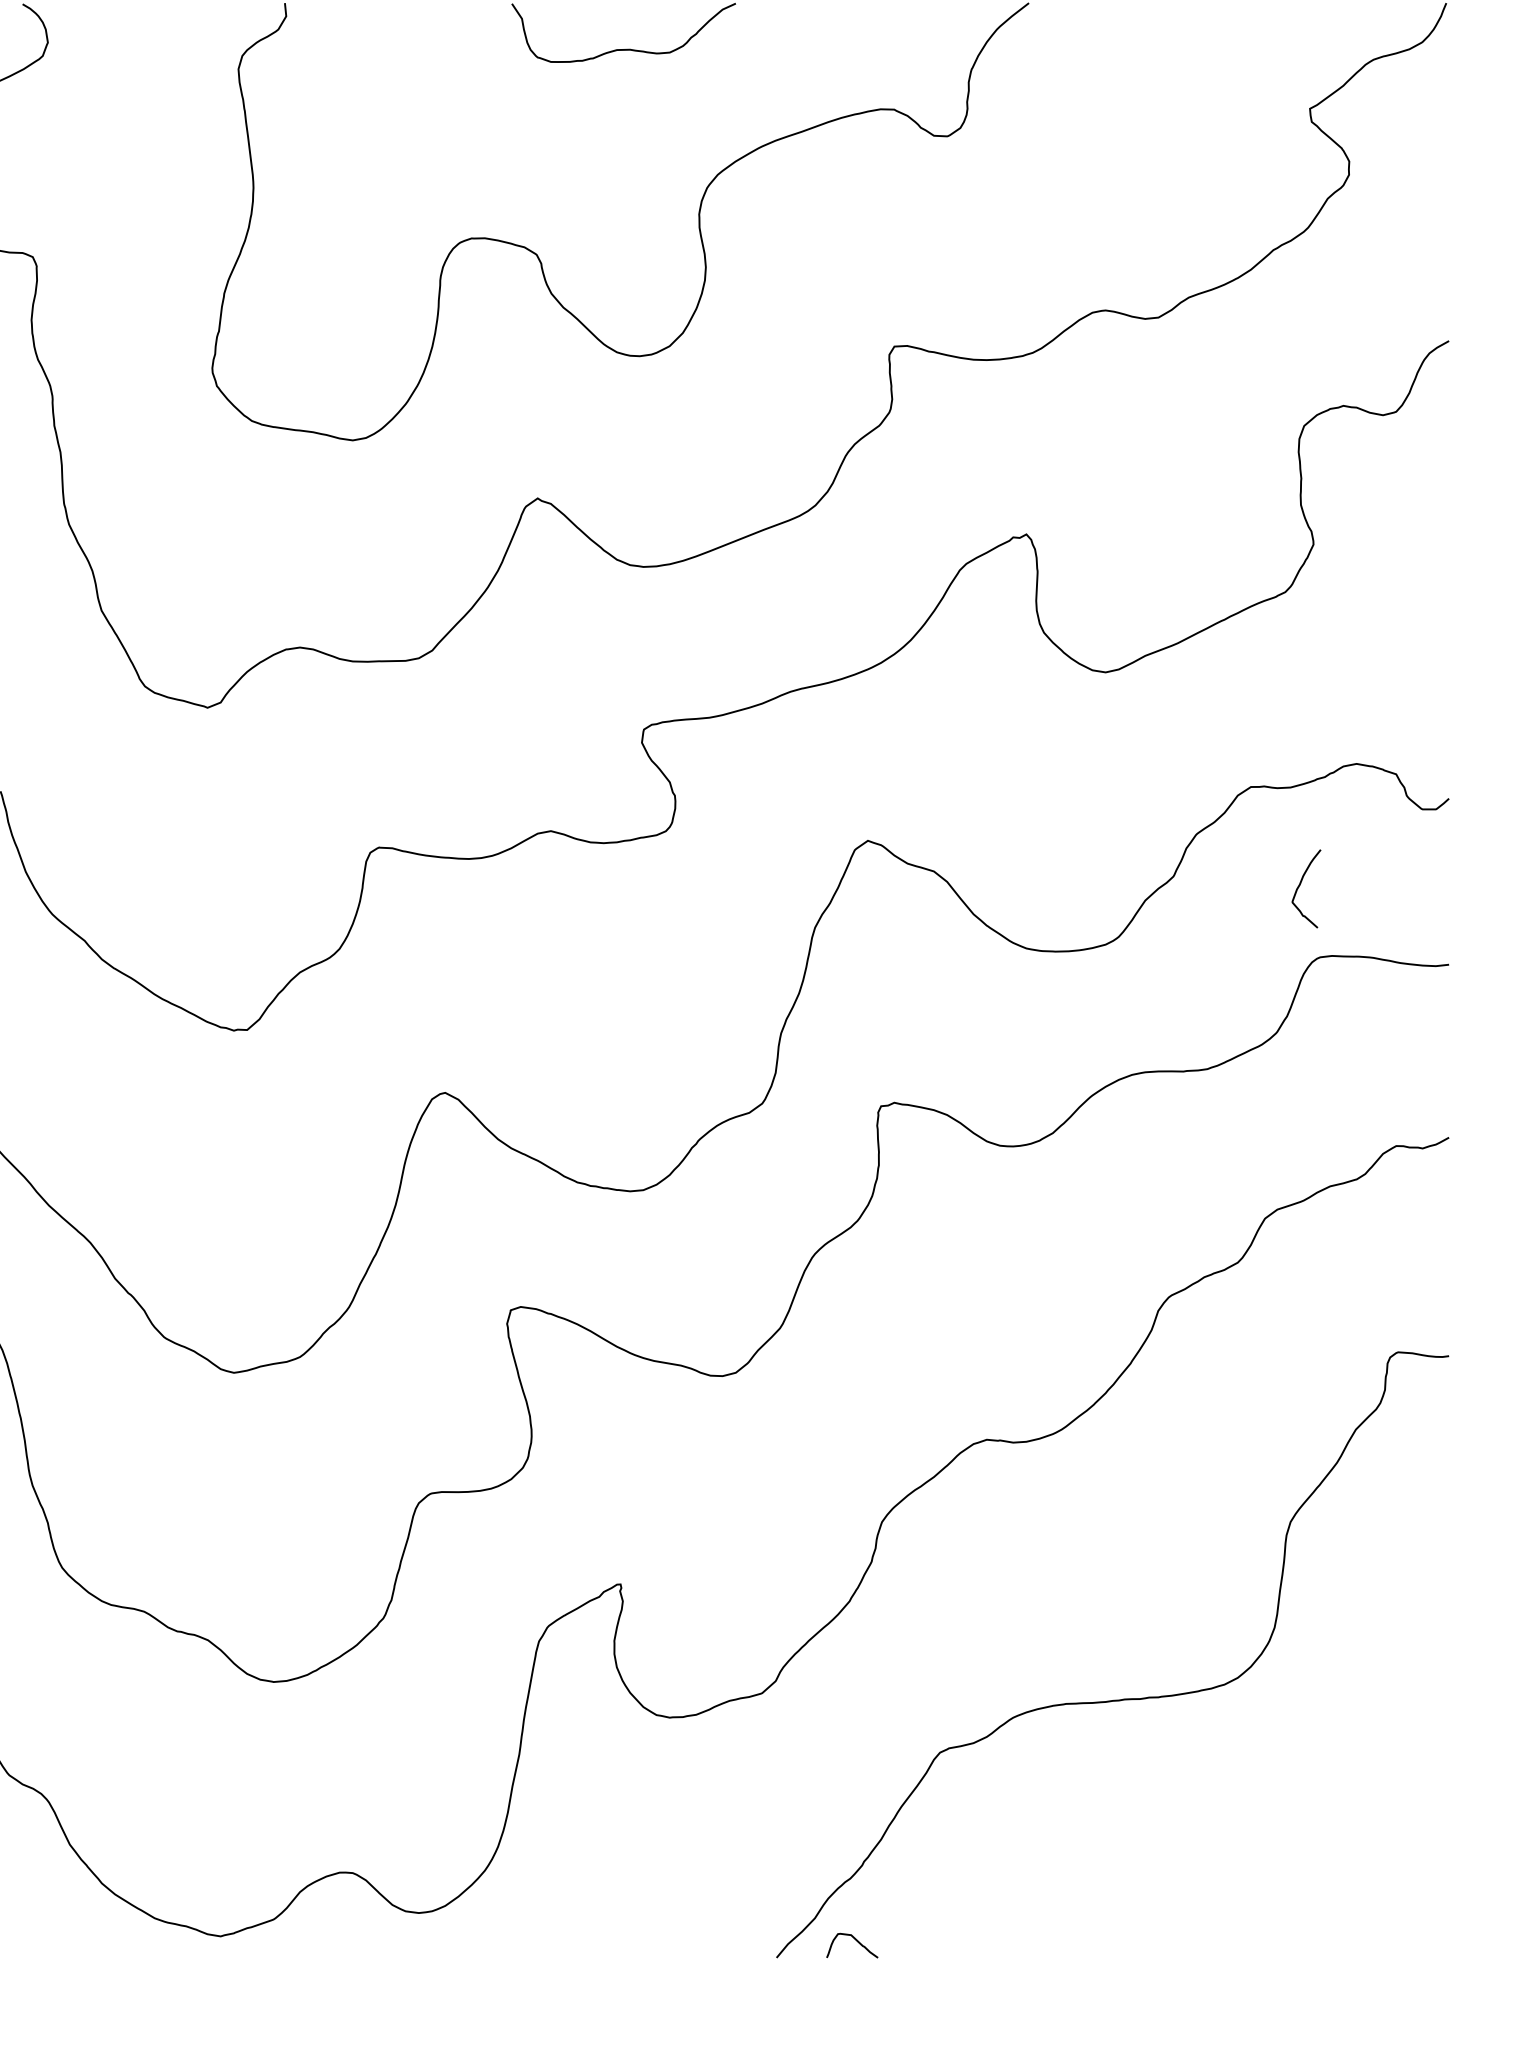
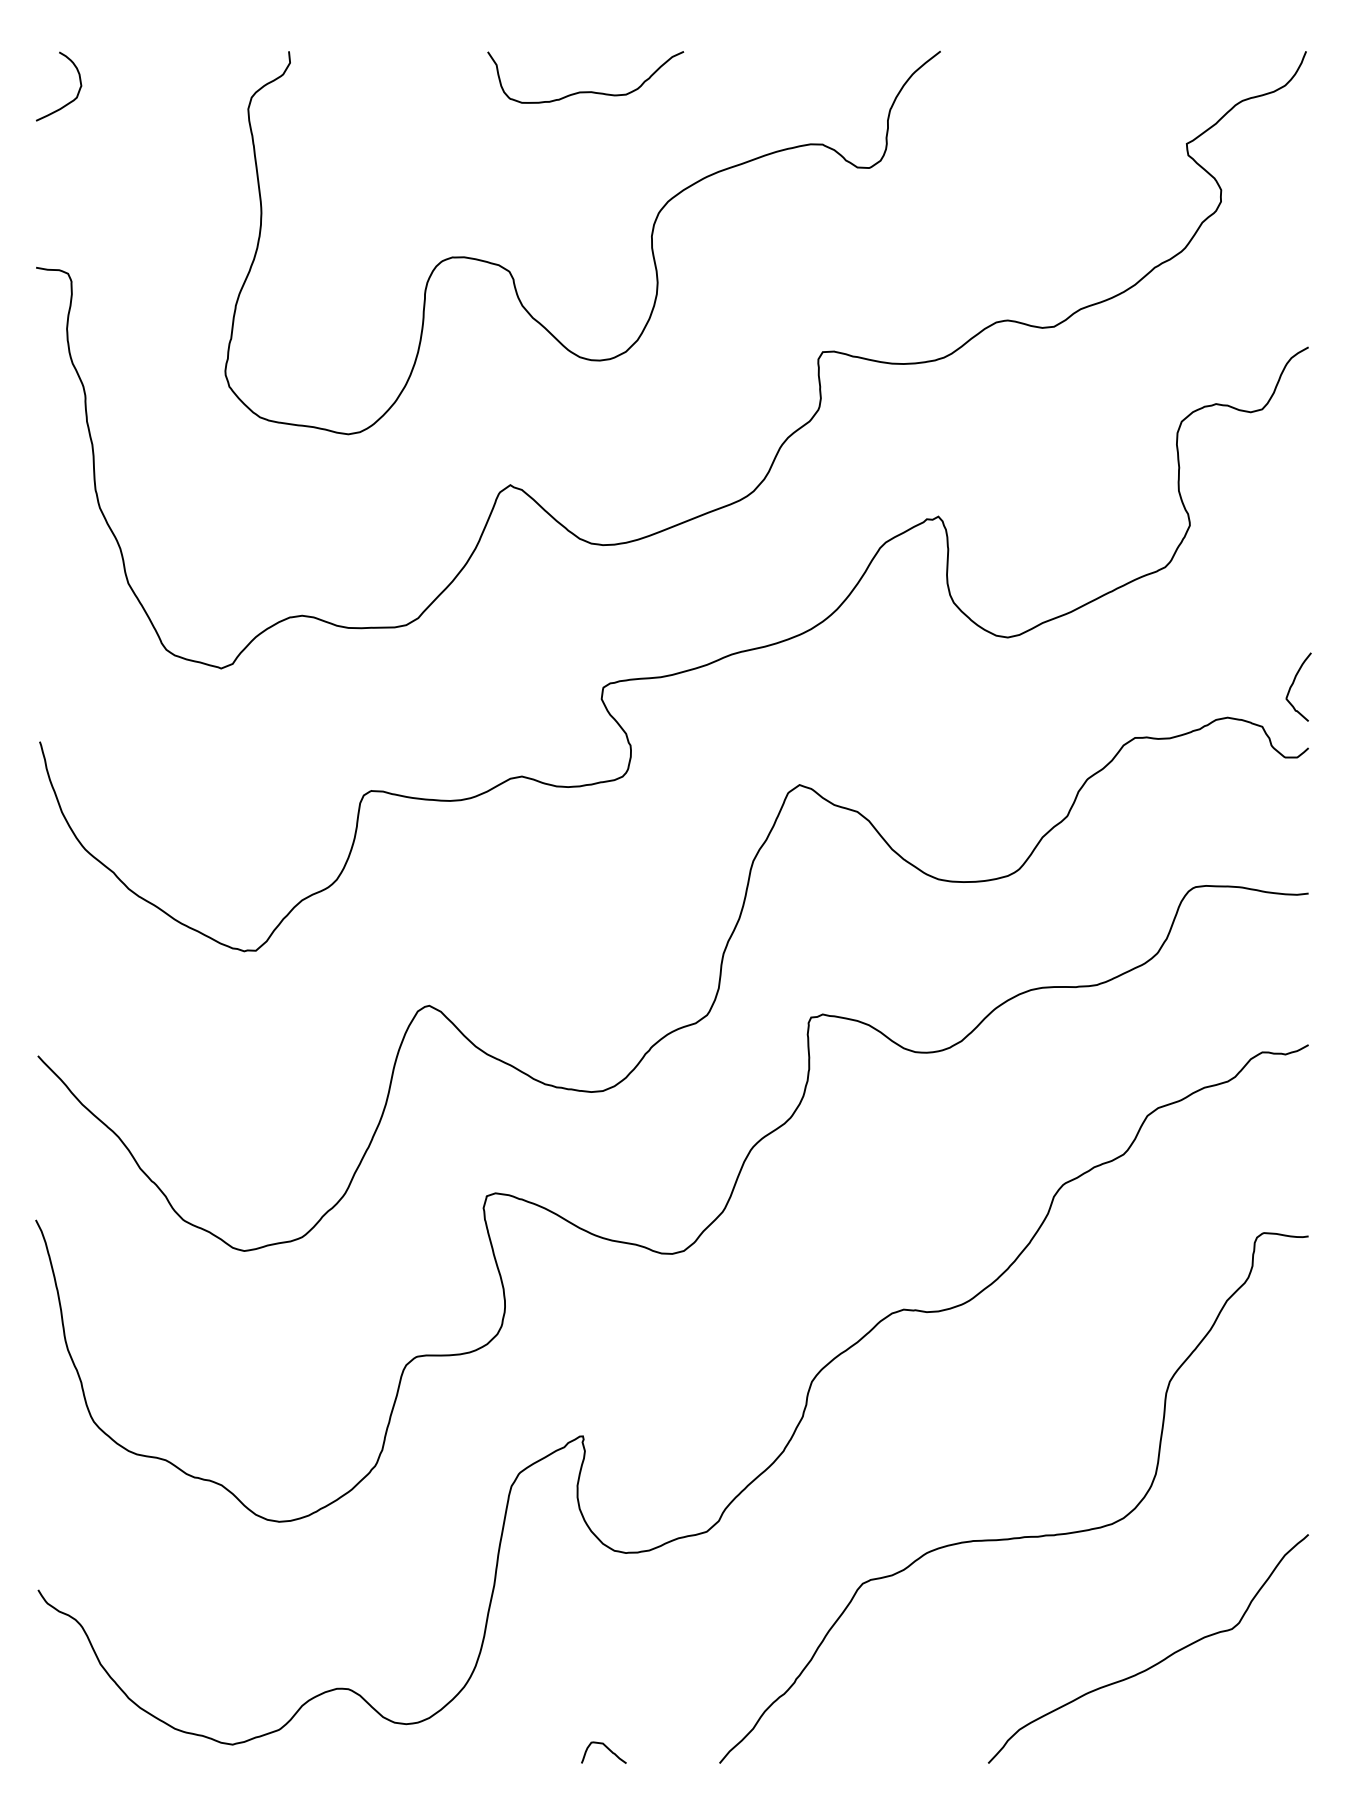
curve: (1300, 885) -> (1293, 684), moved
curve: (1274, 1843) -> (1155, 1663), added
curve: (855, 1940) -> (606, 1748), moved

